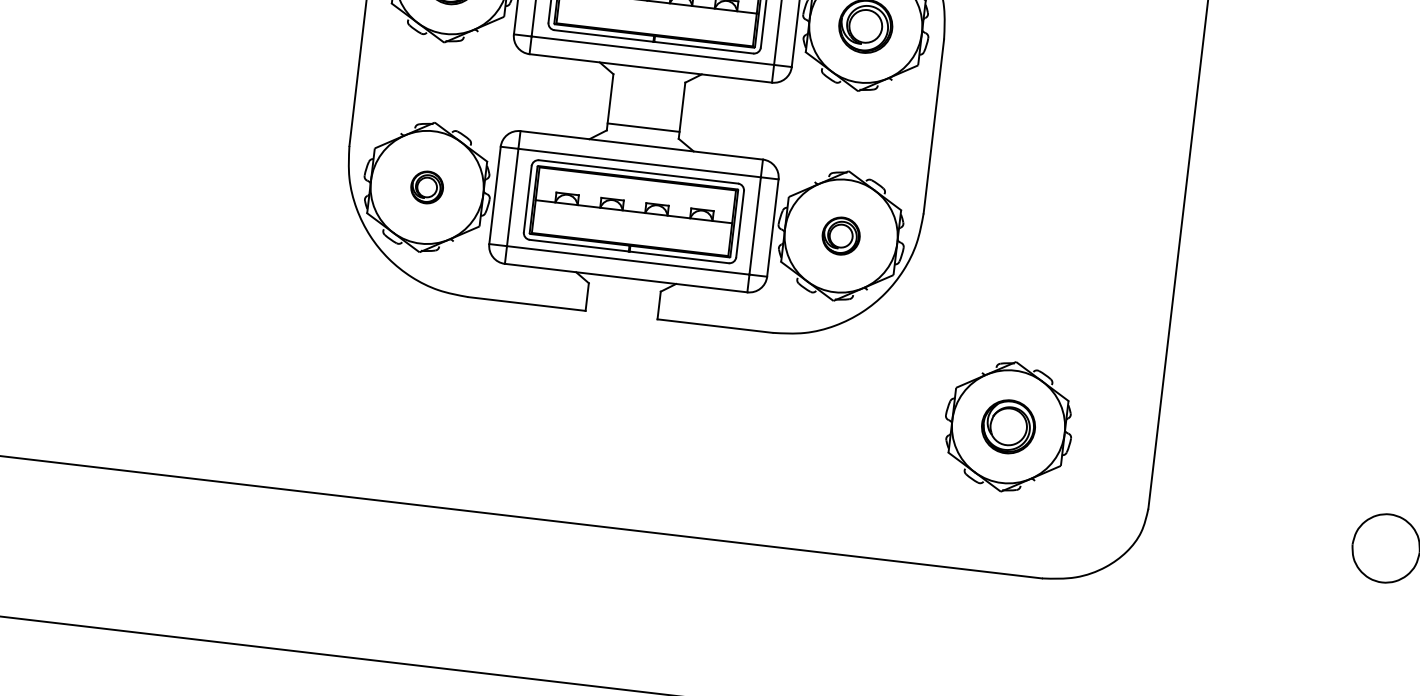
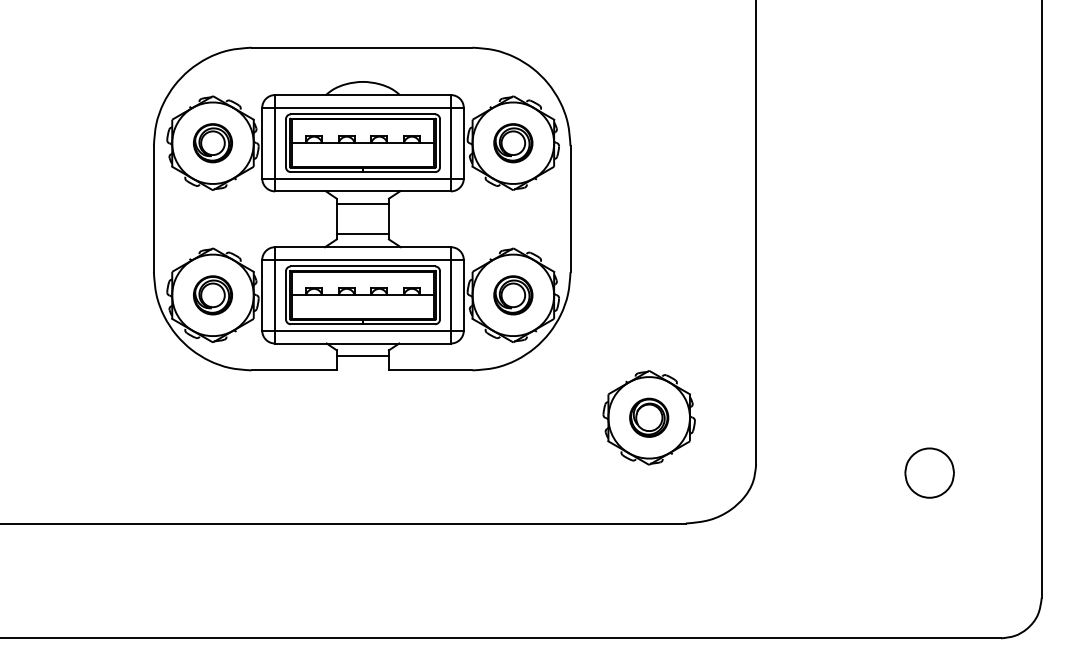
line: (647, 86) -> (362, 204), added
part: (426, 187) -> (212, 295), size x1.67
part: (841, 236) -> (513, 295), size x1.43
line: (623, 295) -> (362, 356), added

